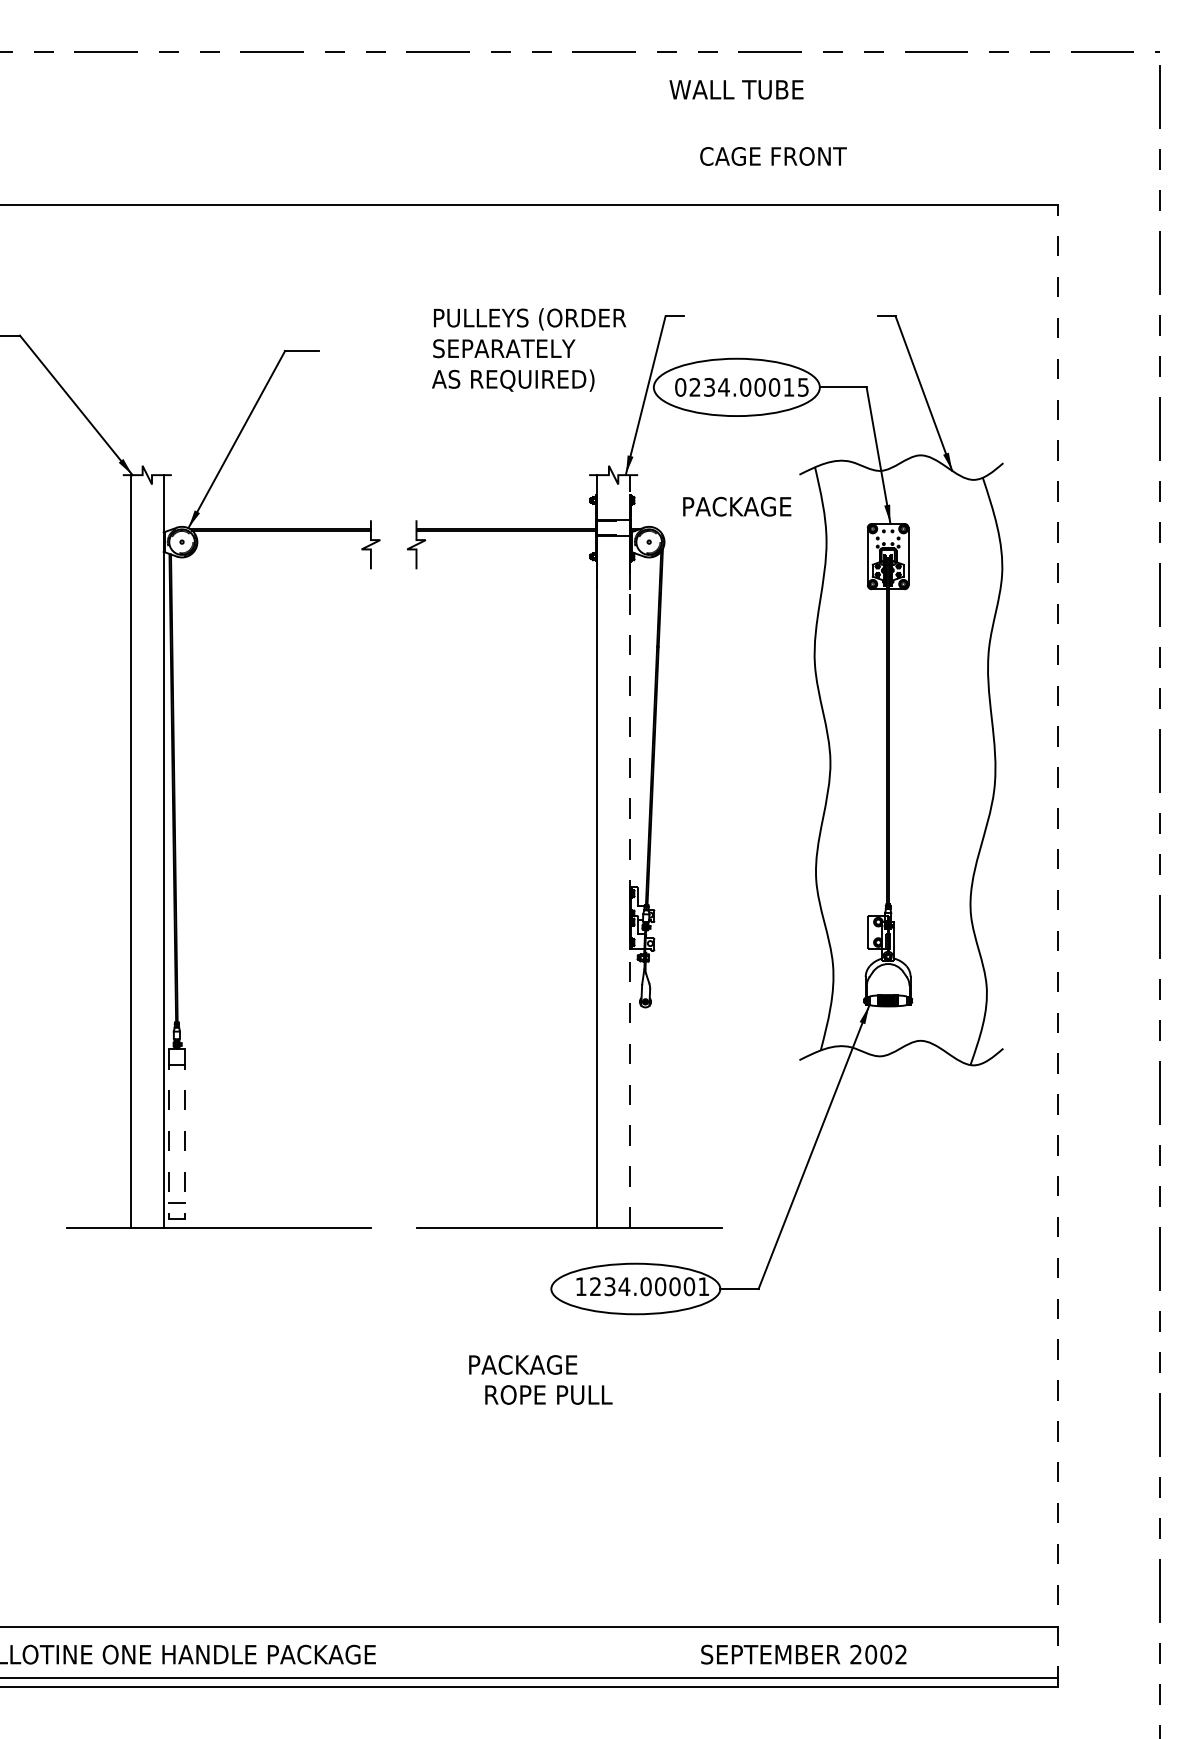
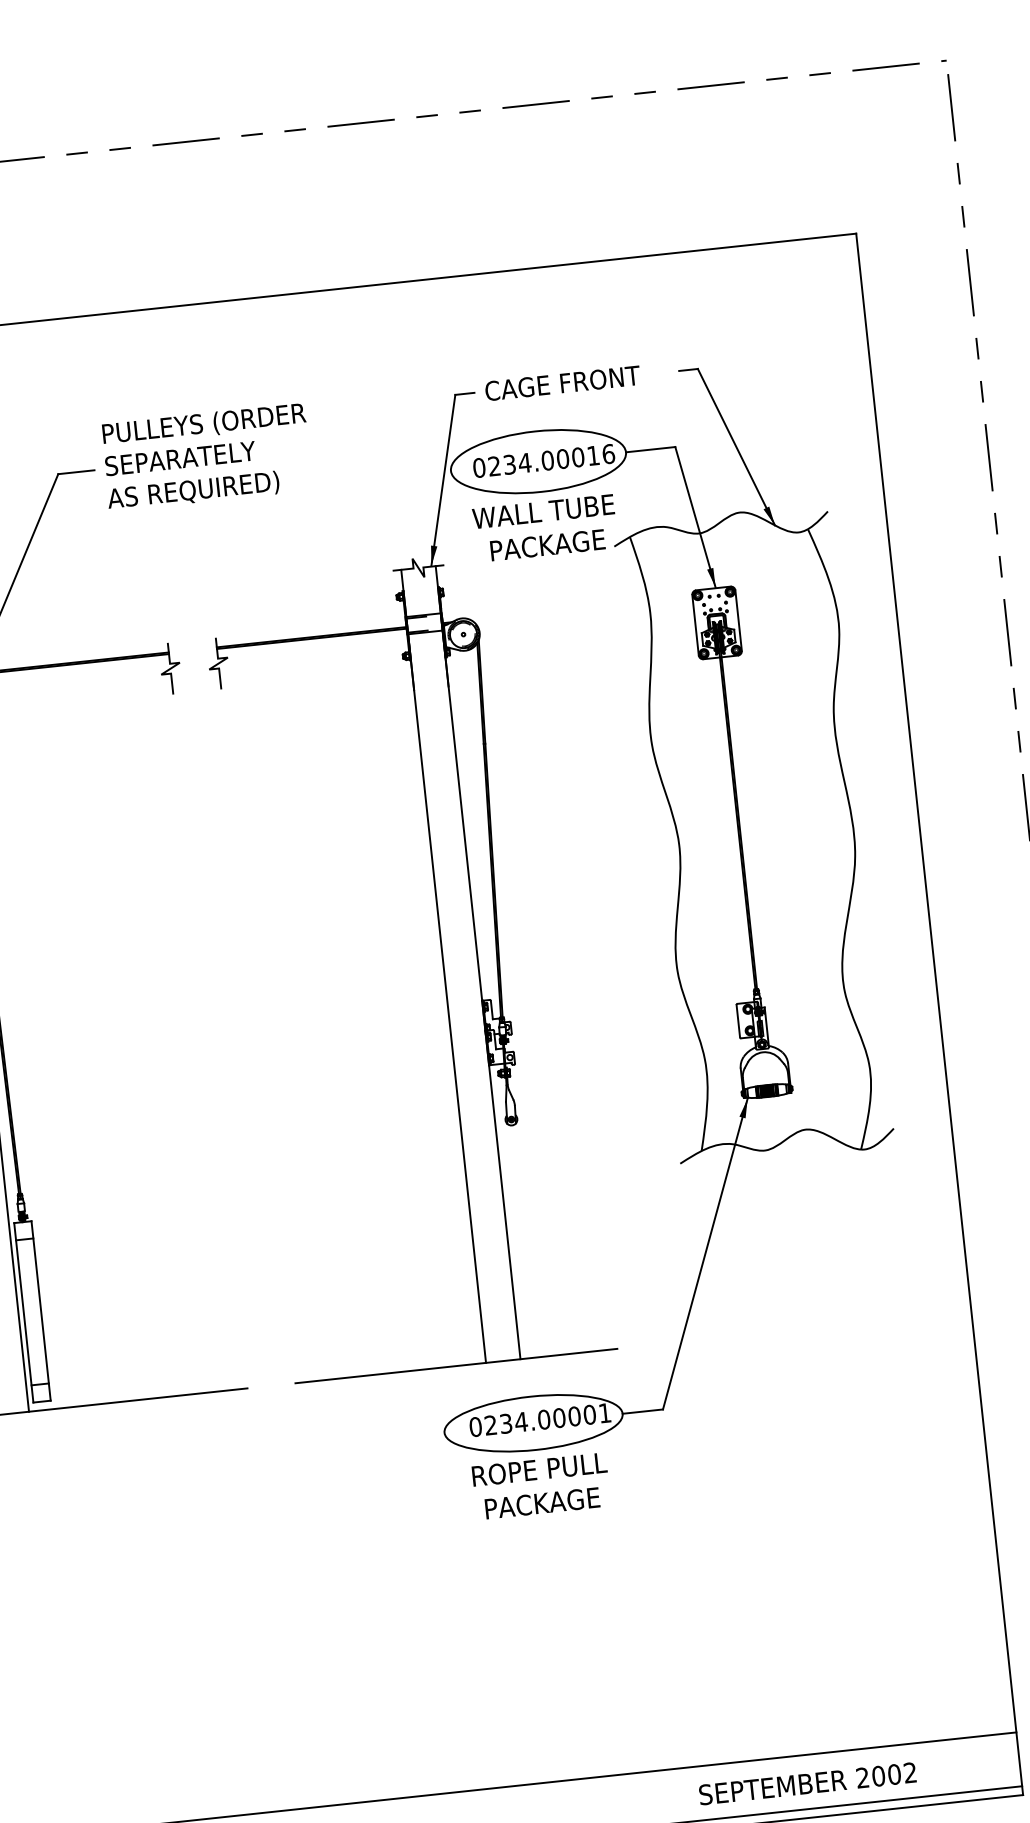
text: (736, 89) -> (543, 511), moved
text: (773, 156) -> (562, 383), moved
text: (529, 349) -> (207, 456), moved
text: (803, 387) -> (608, 454), 0234.00015 -> 0234.00016
text: (737, 506) -> (548, 544), moved
line: (629, 850) -> (477, 961), dashed -> solid
line: (1057, 946) -> (939, 1014), dashed -> solid
line: (168, 1134) -> (23, 1313), dashed -> solid
line: (185, 1134) -> (41, 1311), dashed -> solid
text: (580, 1286) -> (474, 1426), 1234.00001 -> 0234.00001
text: (523, 1364) -> (542, 1502), moved
text: (548, 1394) -> (539, 1469), moved
text: (803, 1654) -> (807, 1783), moved

